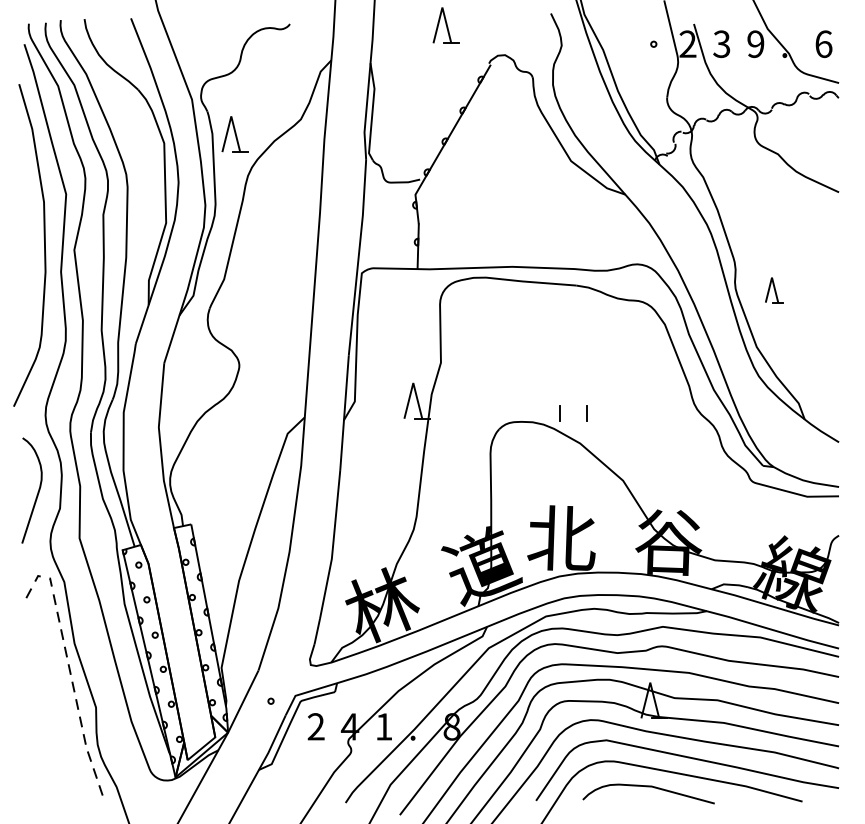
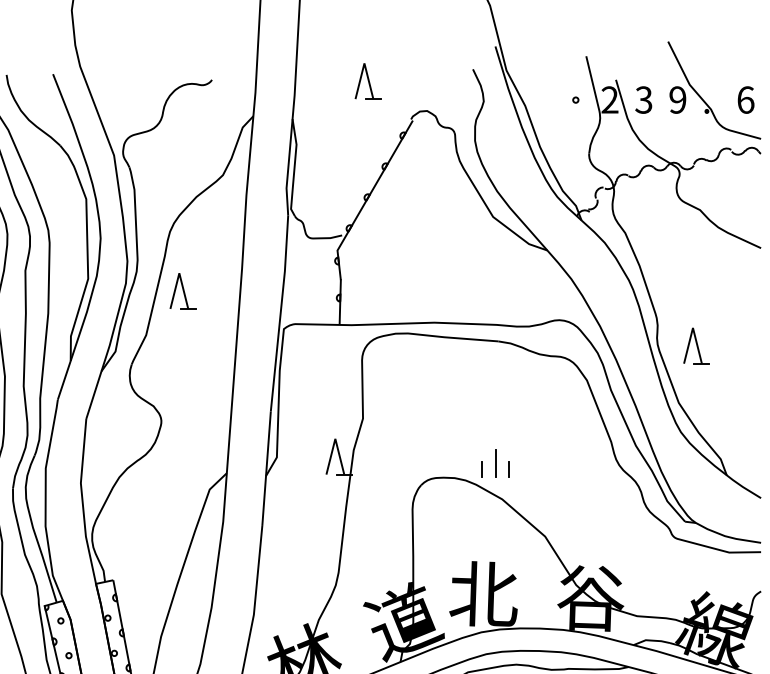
part: (234, 134) -> (182, 291), moved
part: (774, 290) -> (696, 346), size x1.43
line: (573, 407) -> (495, 463), added

